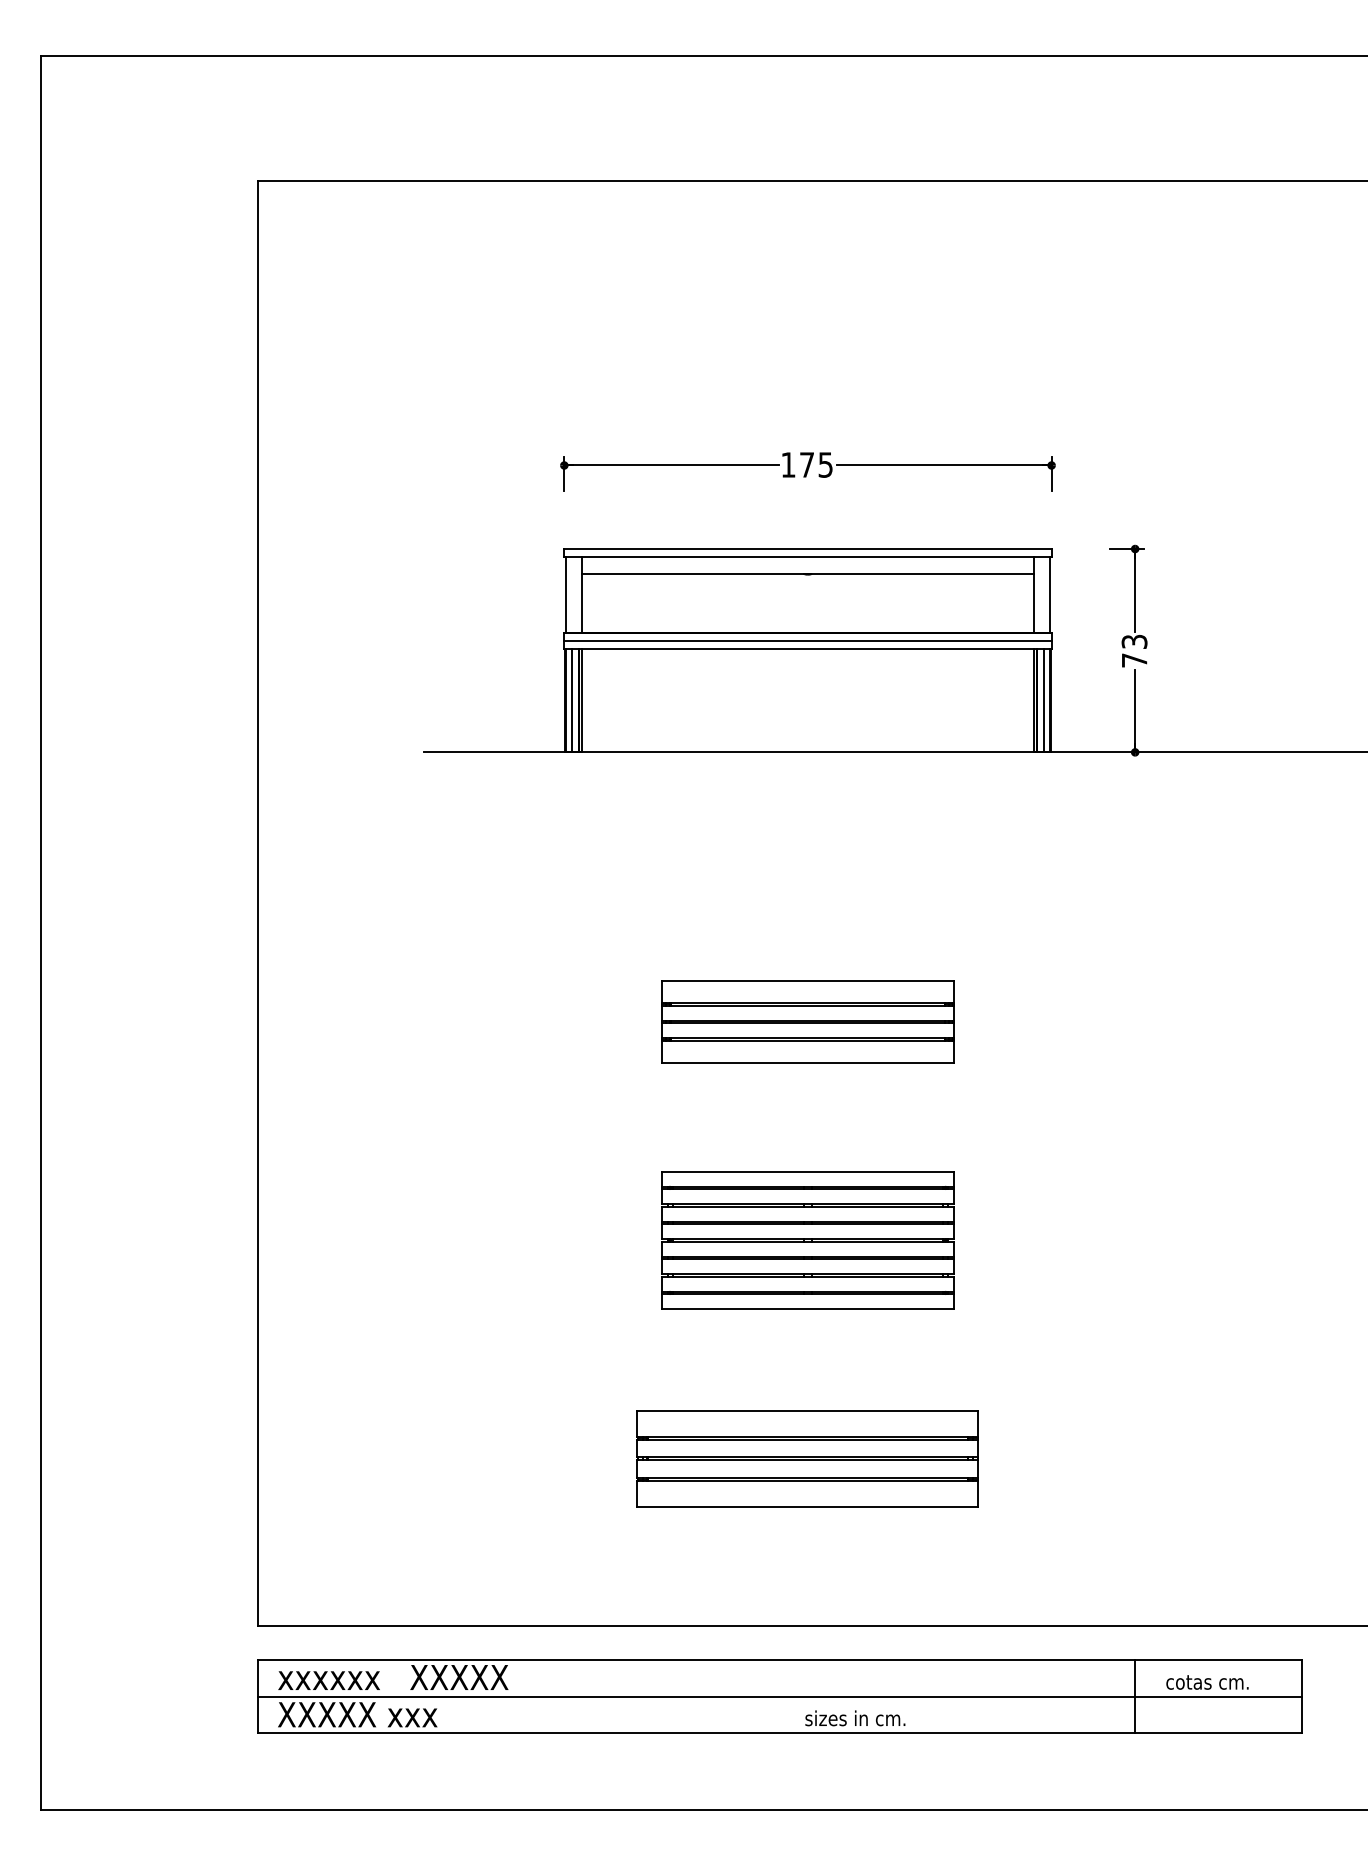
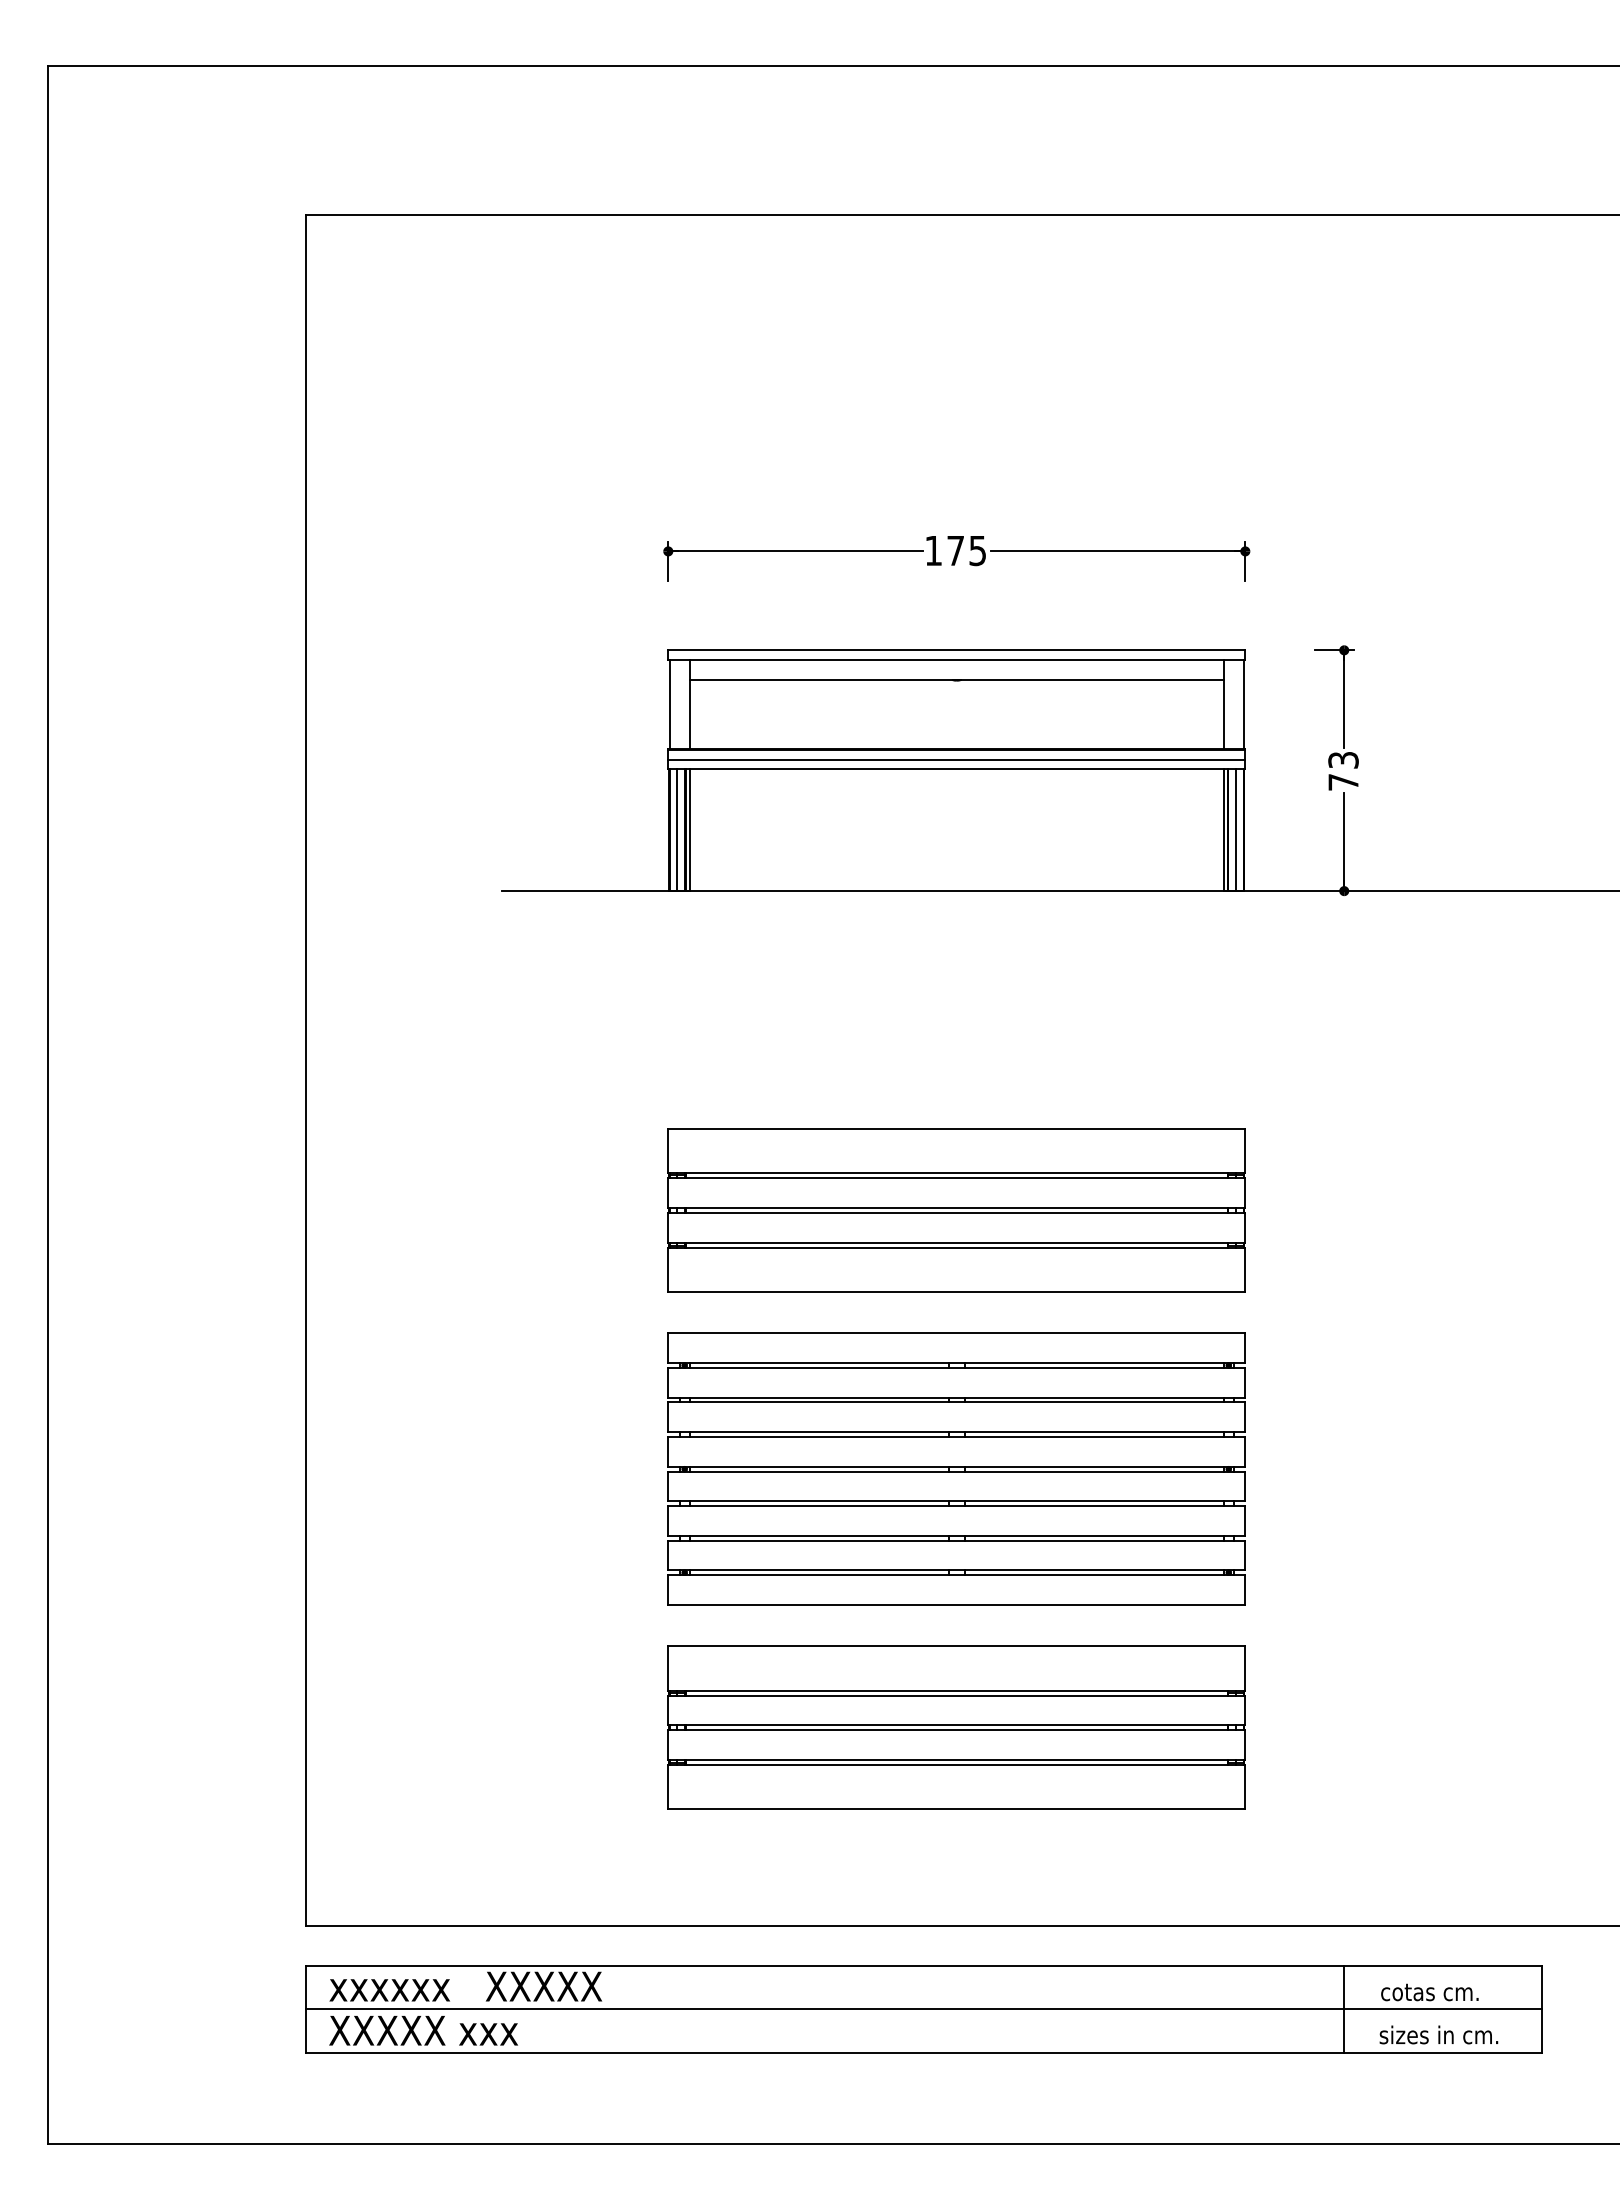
part: (807, 1022) -> (956, 1210), size x1.67
part: (807, 1239) -> (956, 1468), size x1.67
part: (807, 1458) -> (956, 1727), size x1.43
text: (855, 1717) -> (1438, 2034), moved

